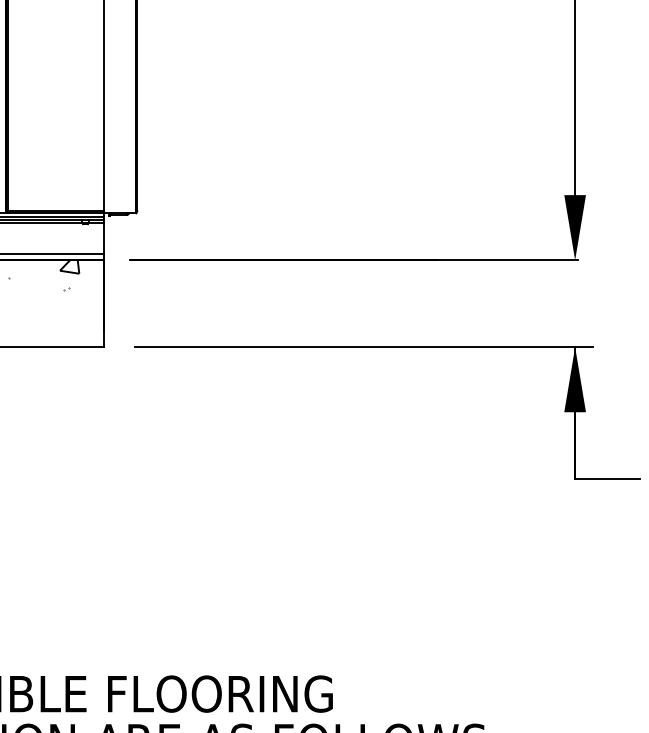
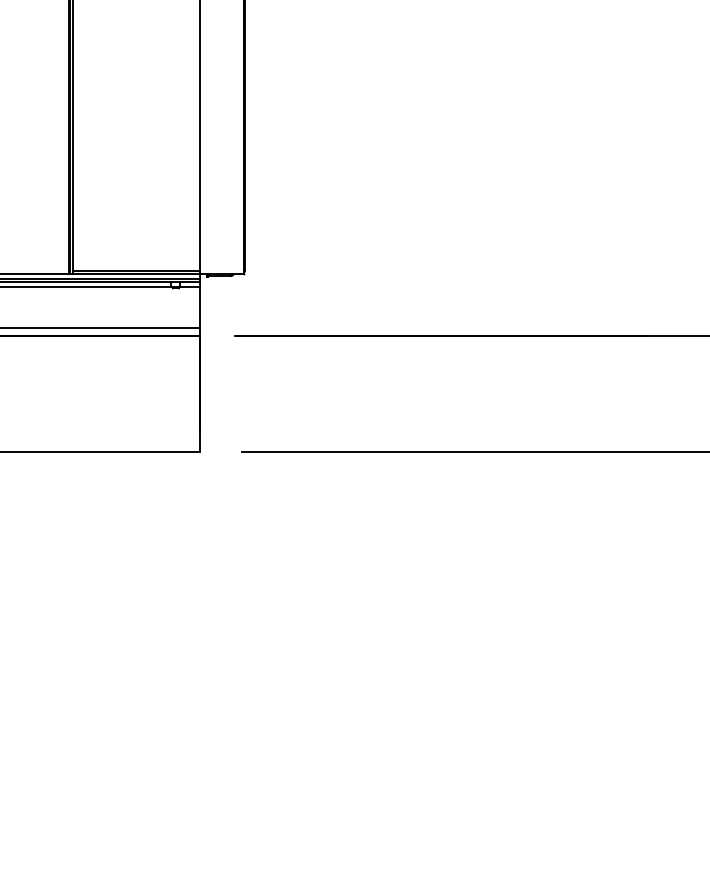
hatch: (44, 275) -> (121, 356), removed

